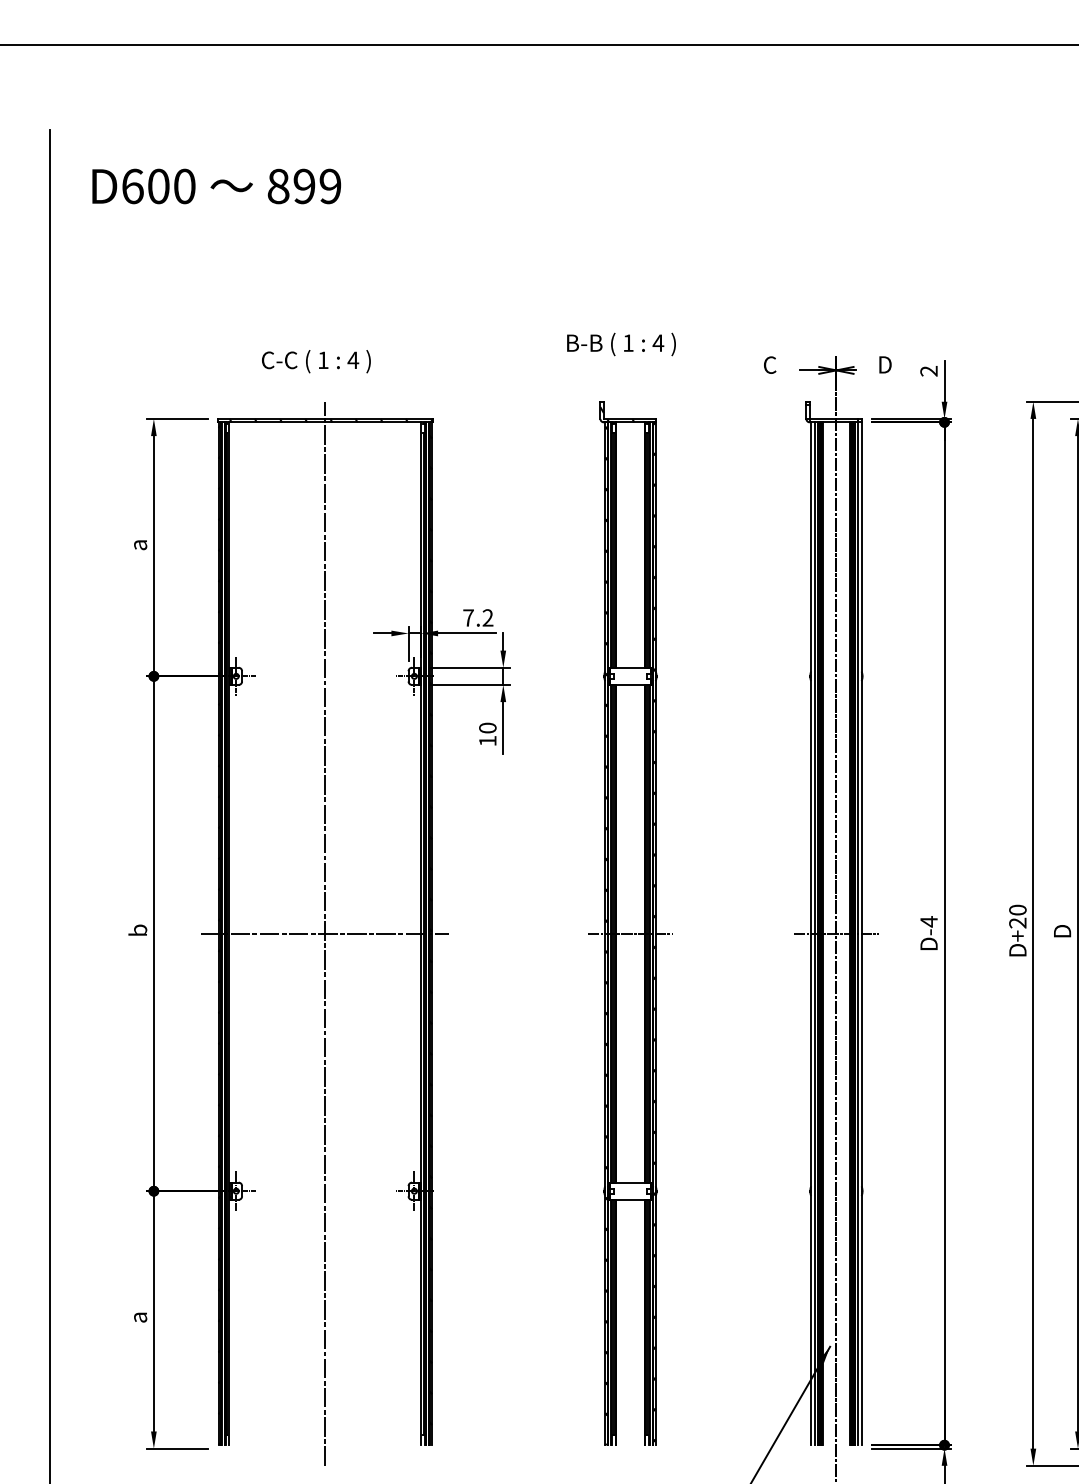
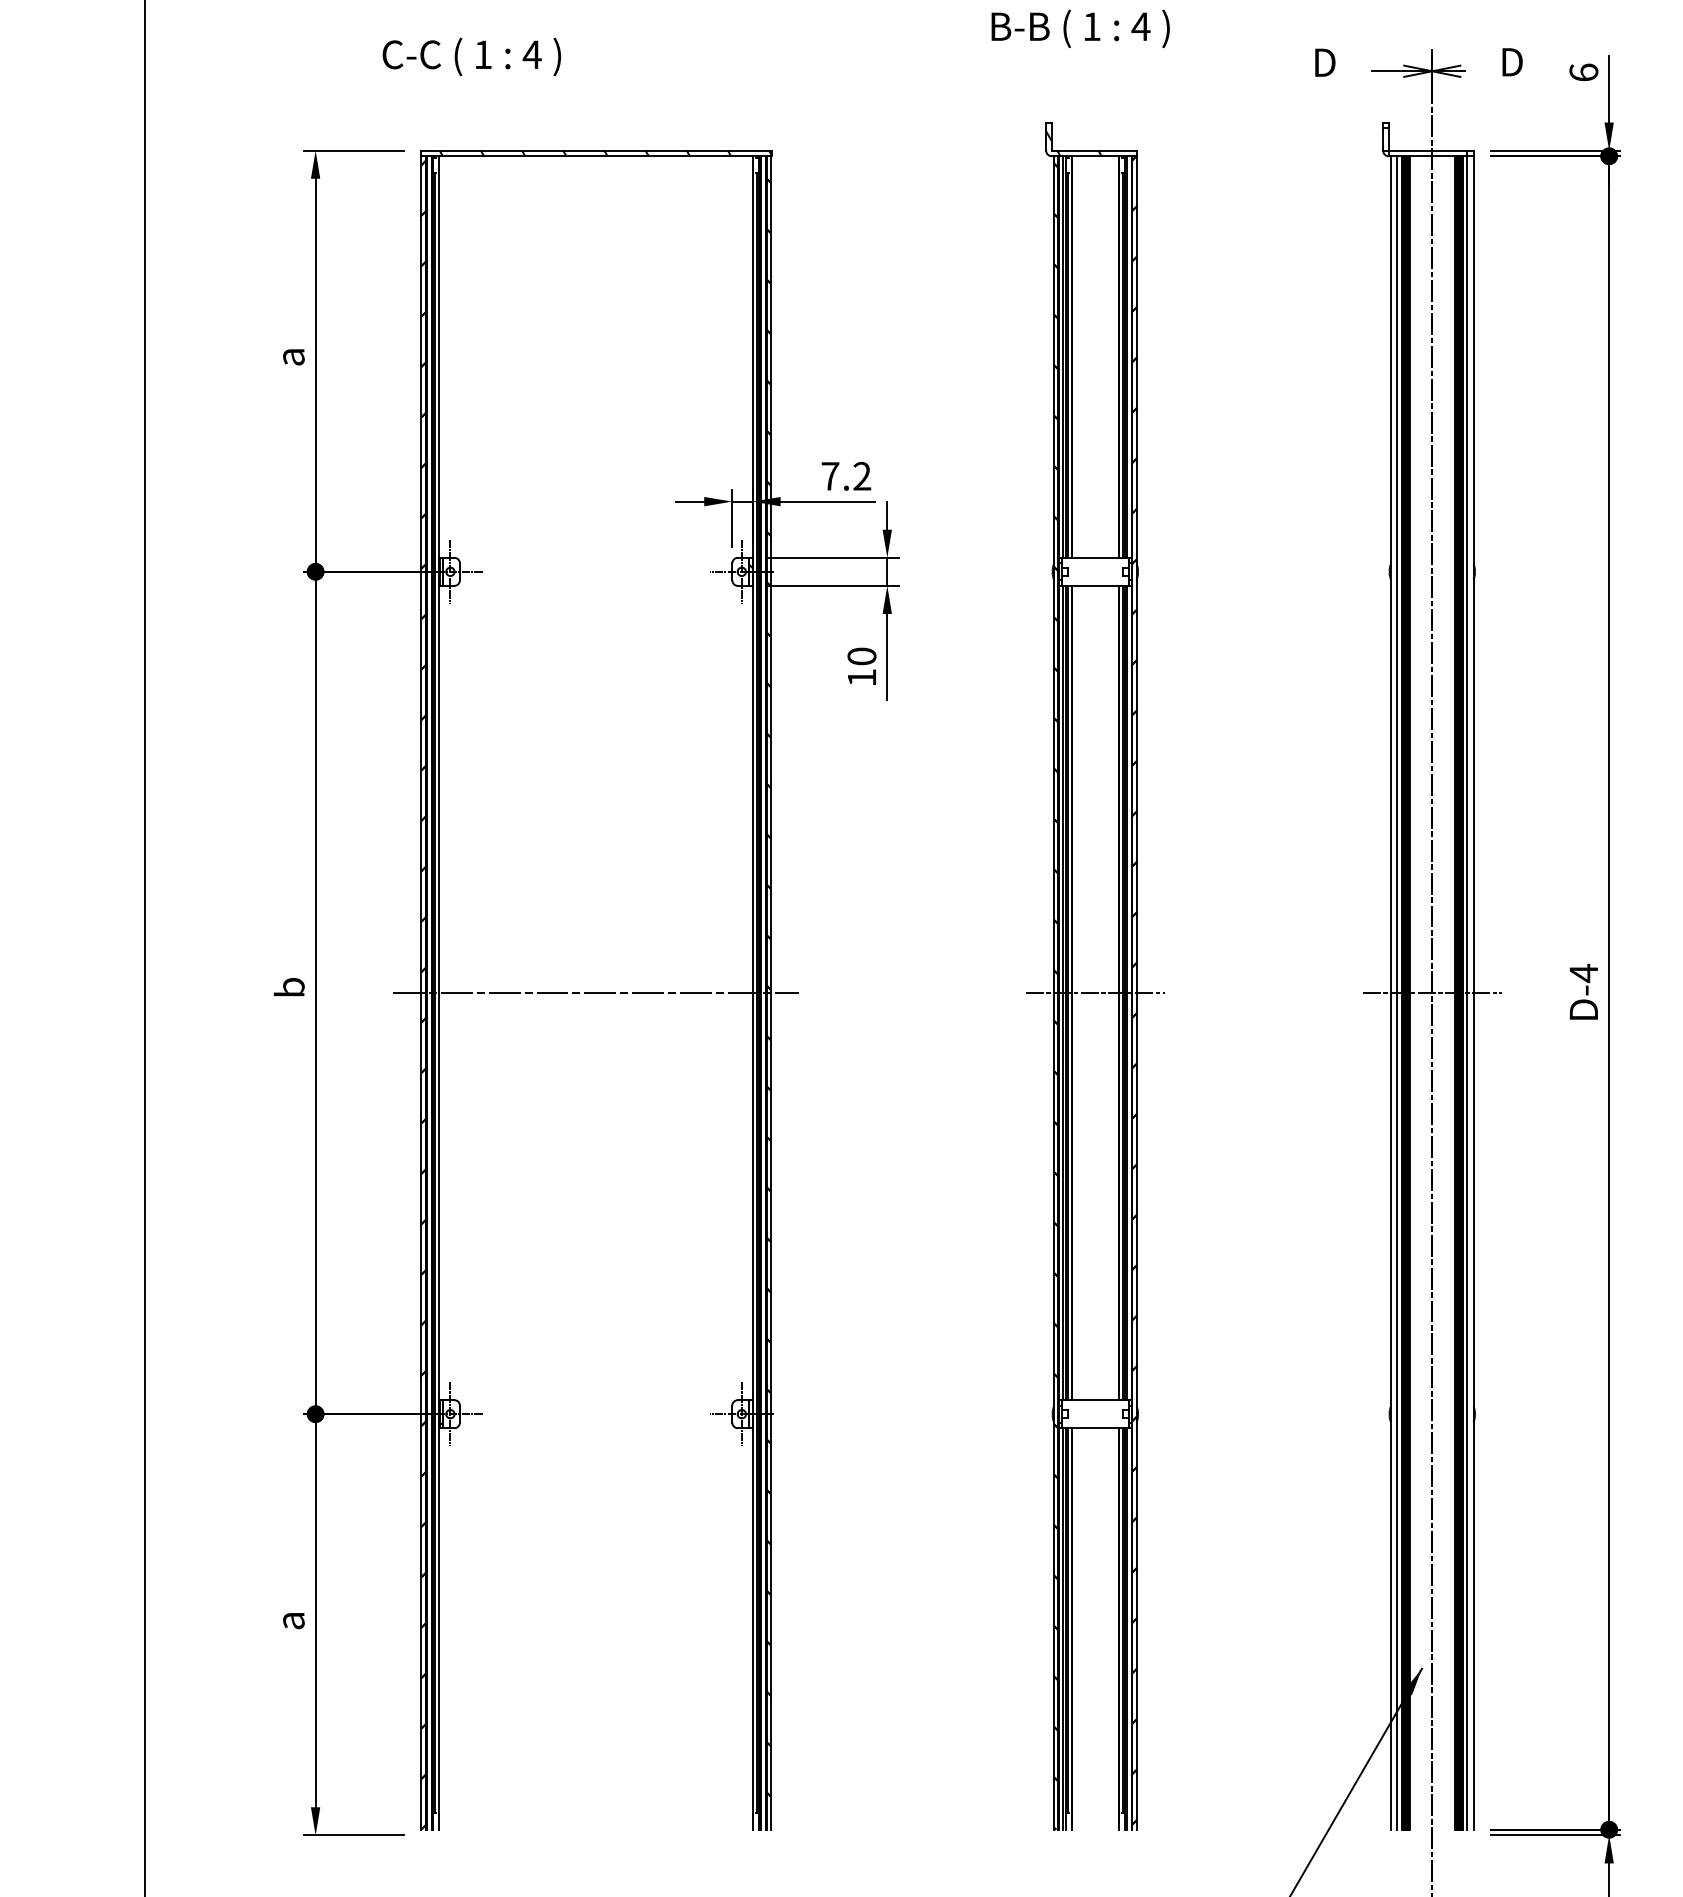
text: (316, 361) -> (472, 56), moved
text: (770, 364) -> (1324, 61), C -> D
text: (928, 370) -> (1582, 71), 2 -> 6
line: (325, 933) -> (596, 992), removed

